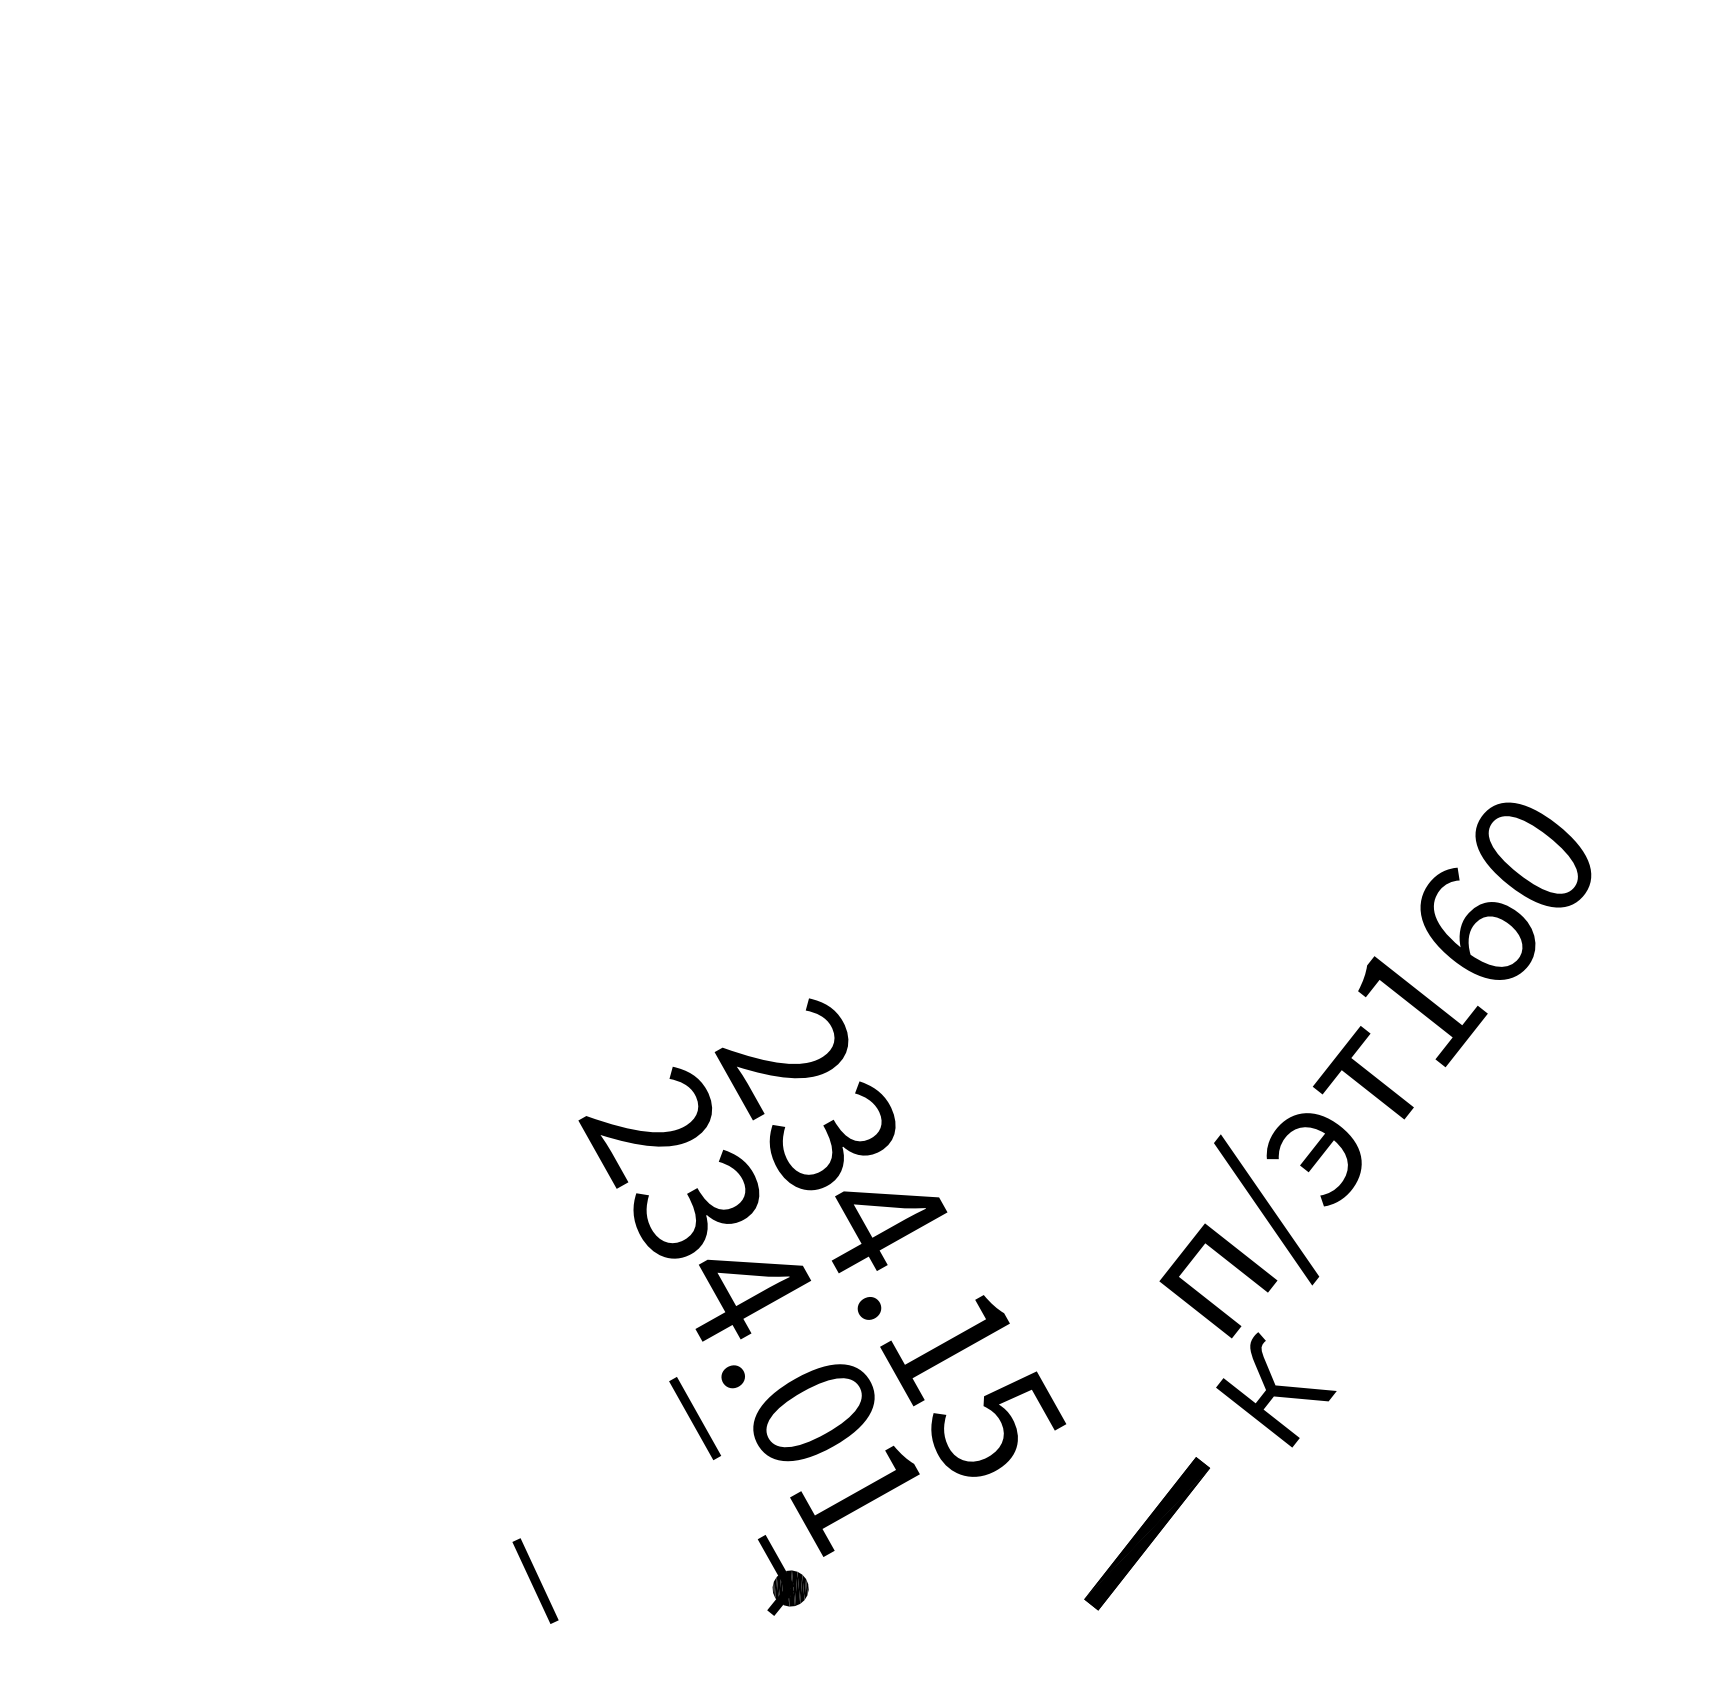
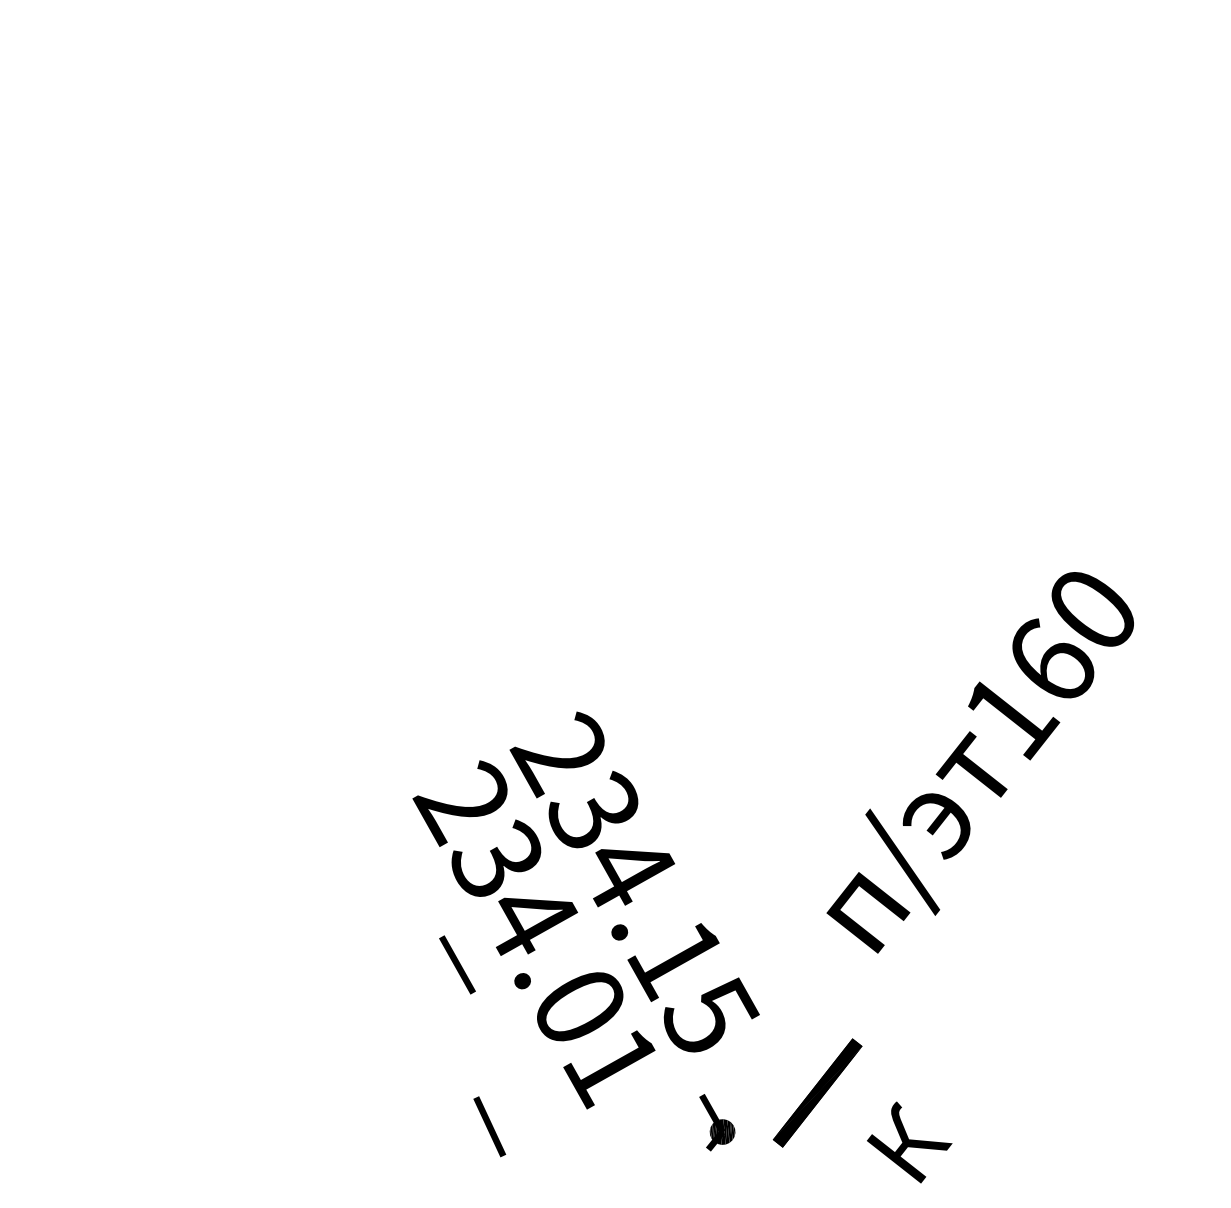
text: (1276, 1389) -> (909, 1142), moved
line: (695, 1417) -> (457, 964), moved
part: (783, 1575) -> (717, 1122), moved
line: (535, 1580) -> (489, 1126), moved

